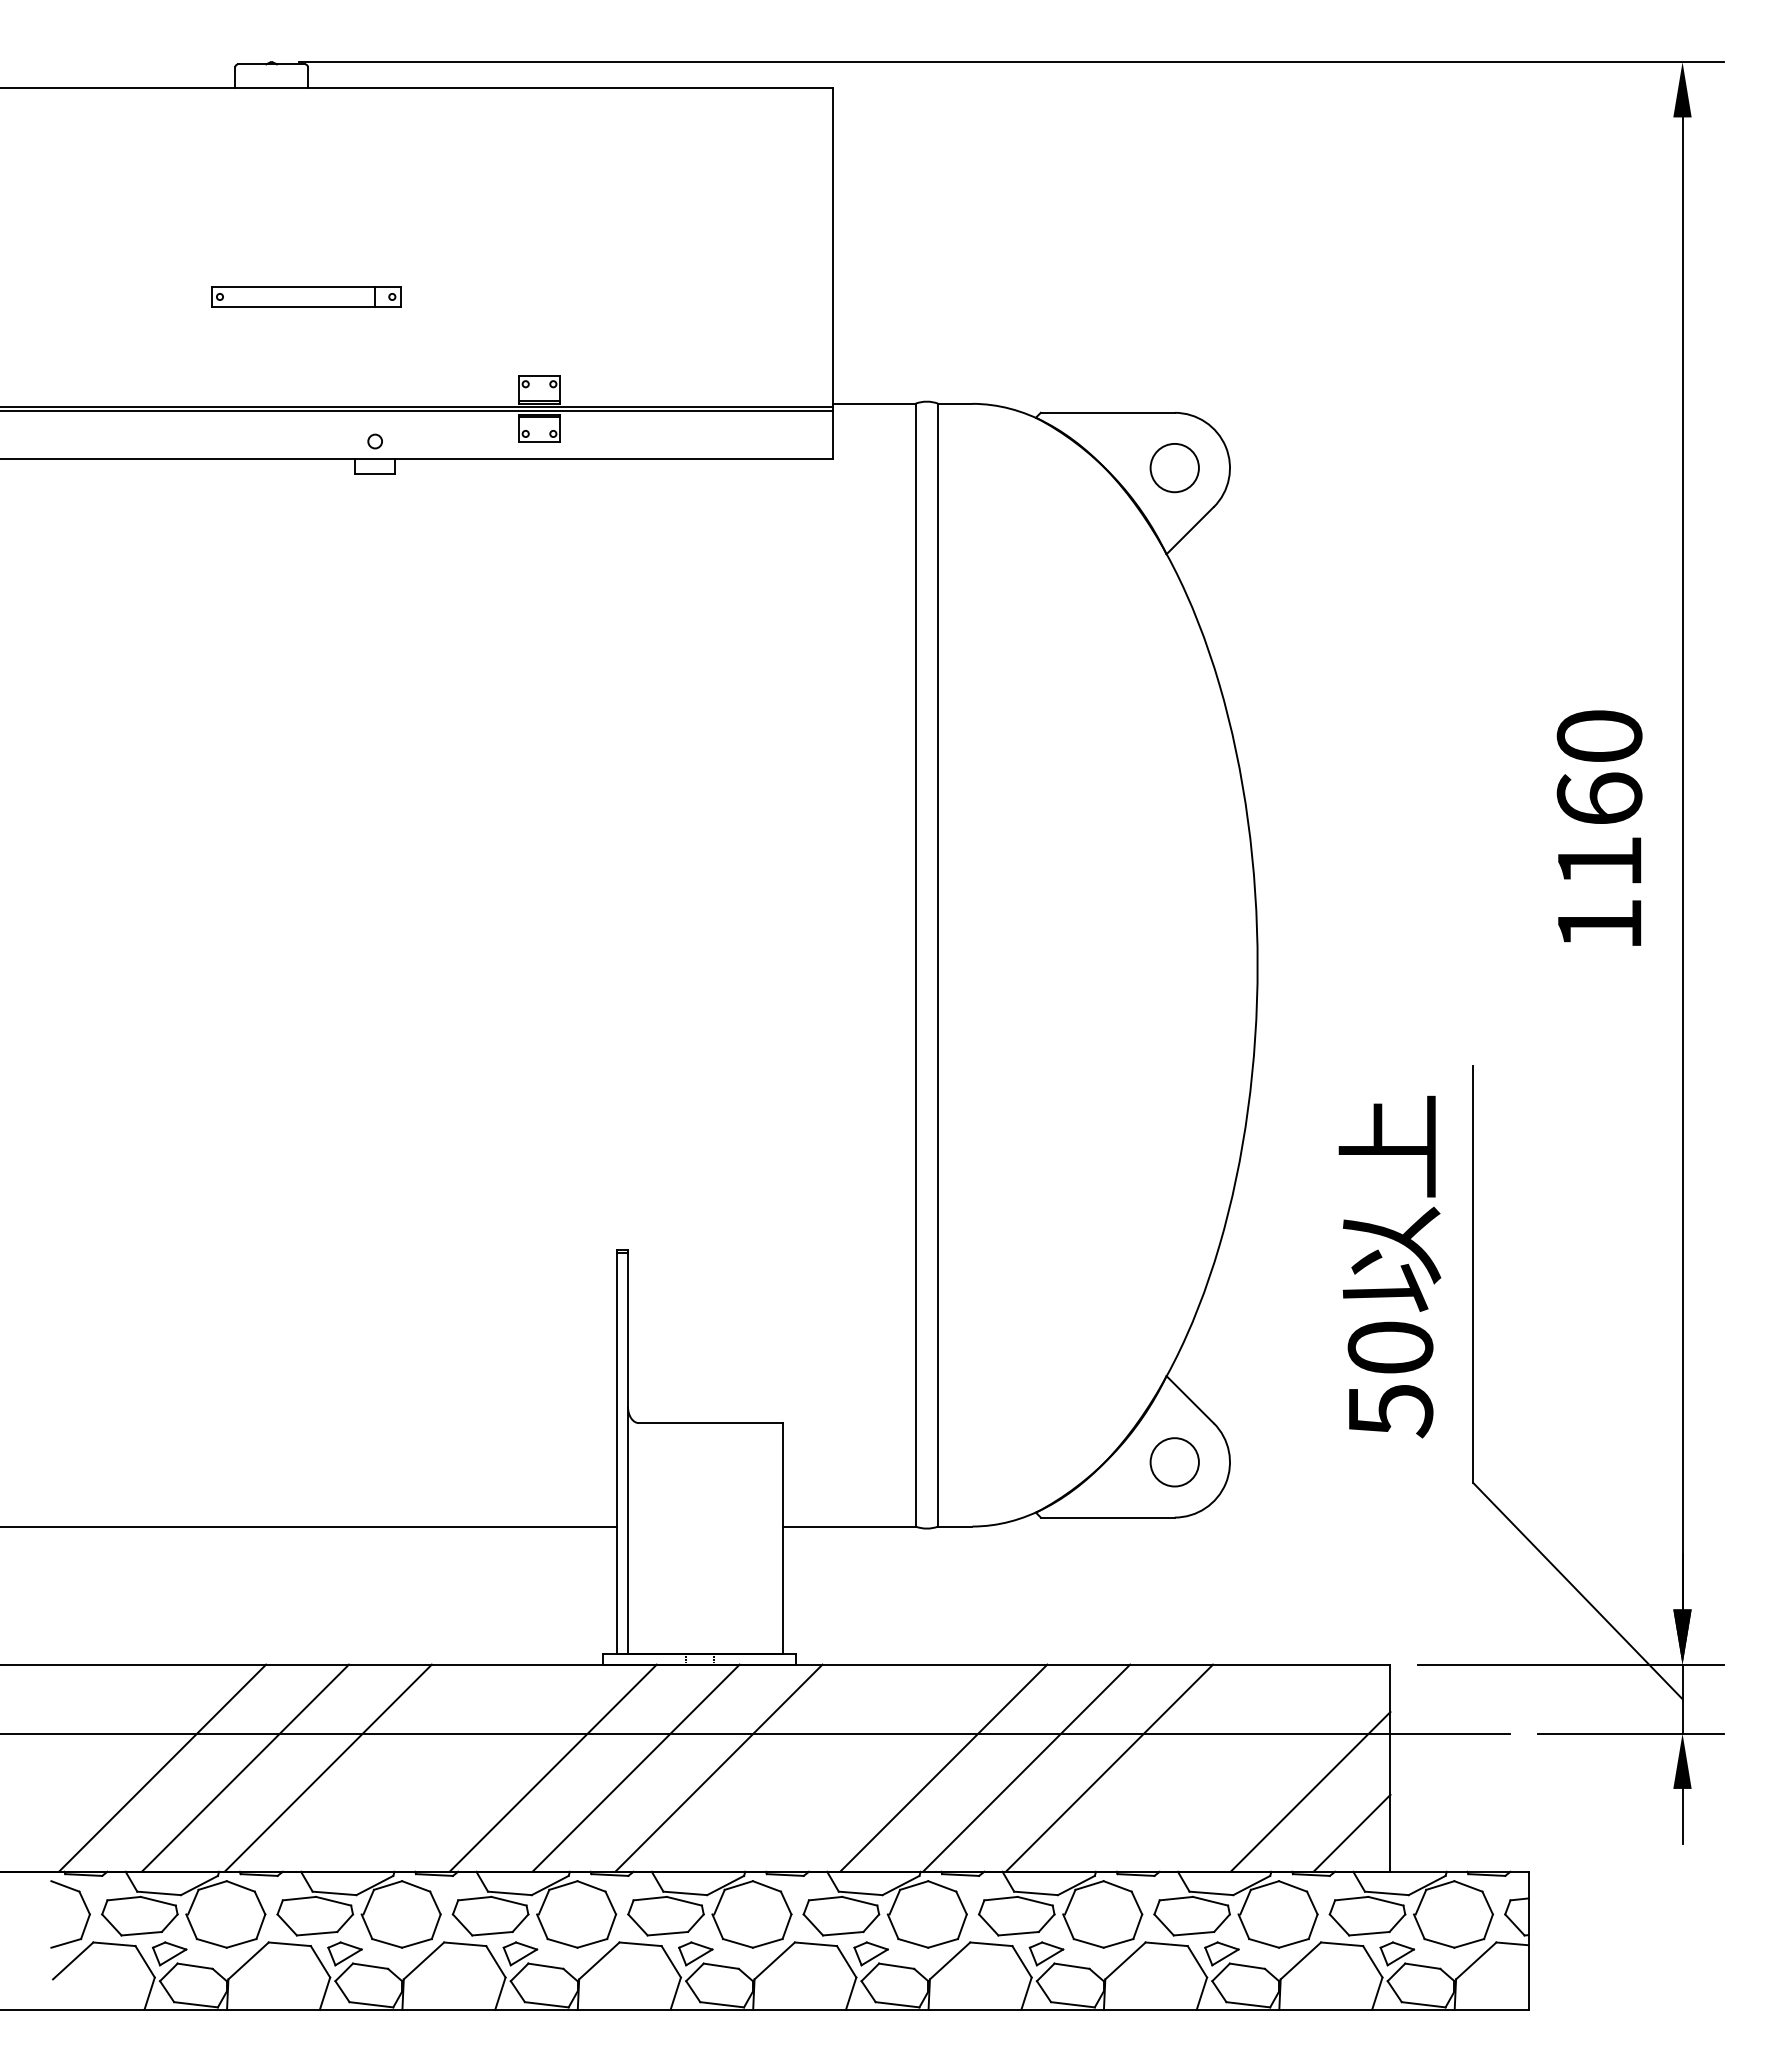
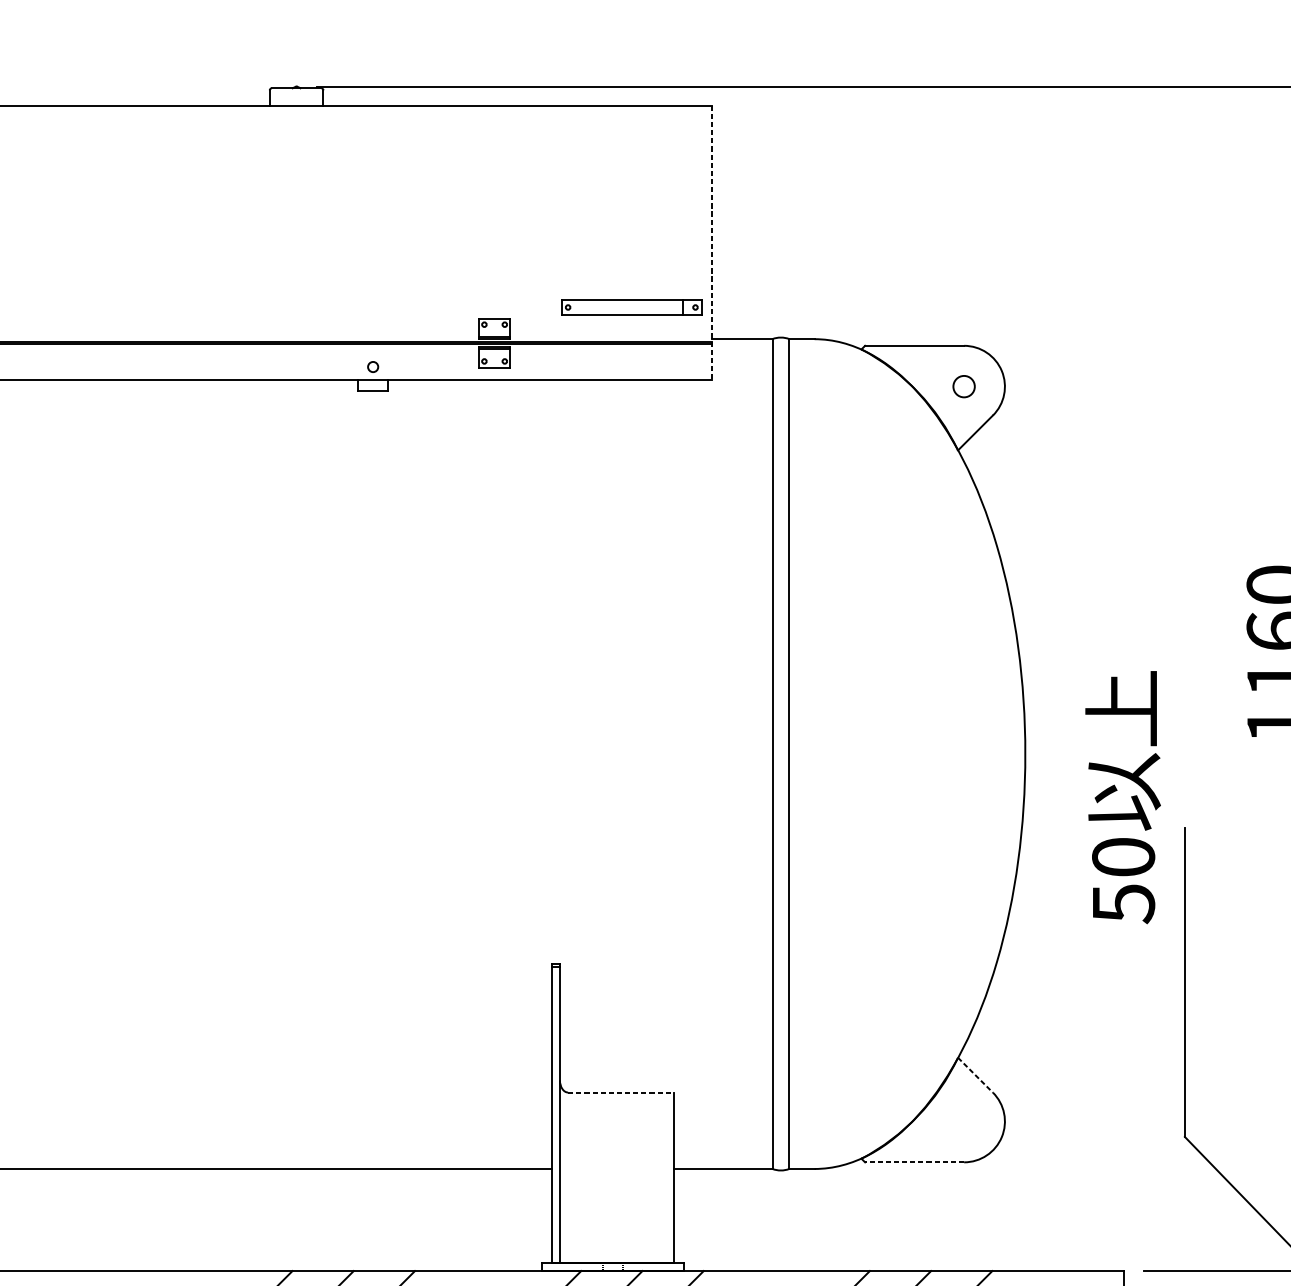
line: (833, 273) -> (711, 242), solid -> dashed
part: (306, 296) -> (632, 307), moved
circle: (1174, 467) -> (963, 386), size x0.6
text: (1389, 1266) -> (1122, 797), moved
line: (1190, 1400) -> (975, 1075), solid -> dashed
line: (710, 1423) -> (620, 1092), solid -> dashed
circle: (1174, 1462) -> (963, 1121), removed
line: (1107, 1517) -> (914, 1162), solid -> dashed

